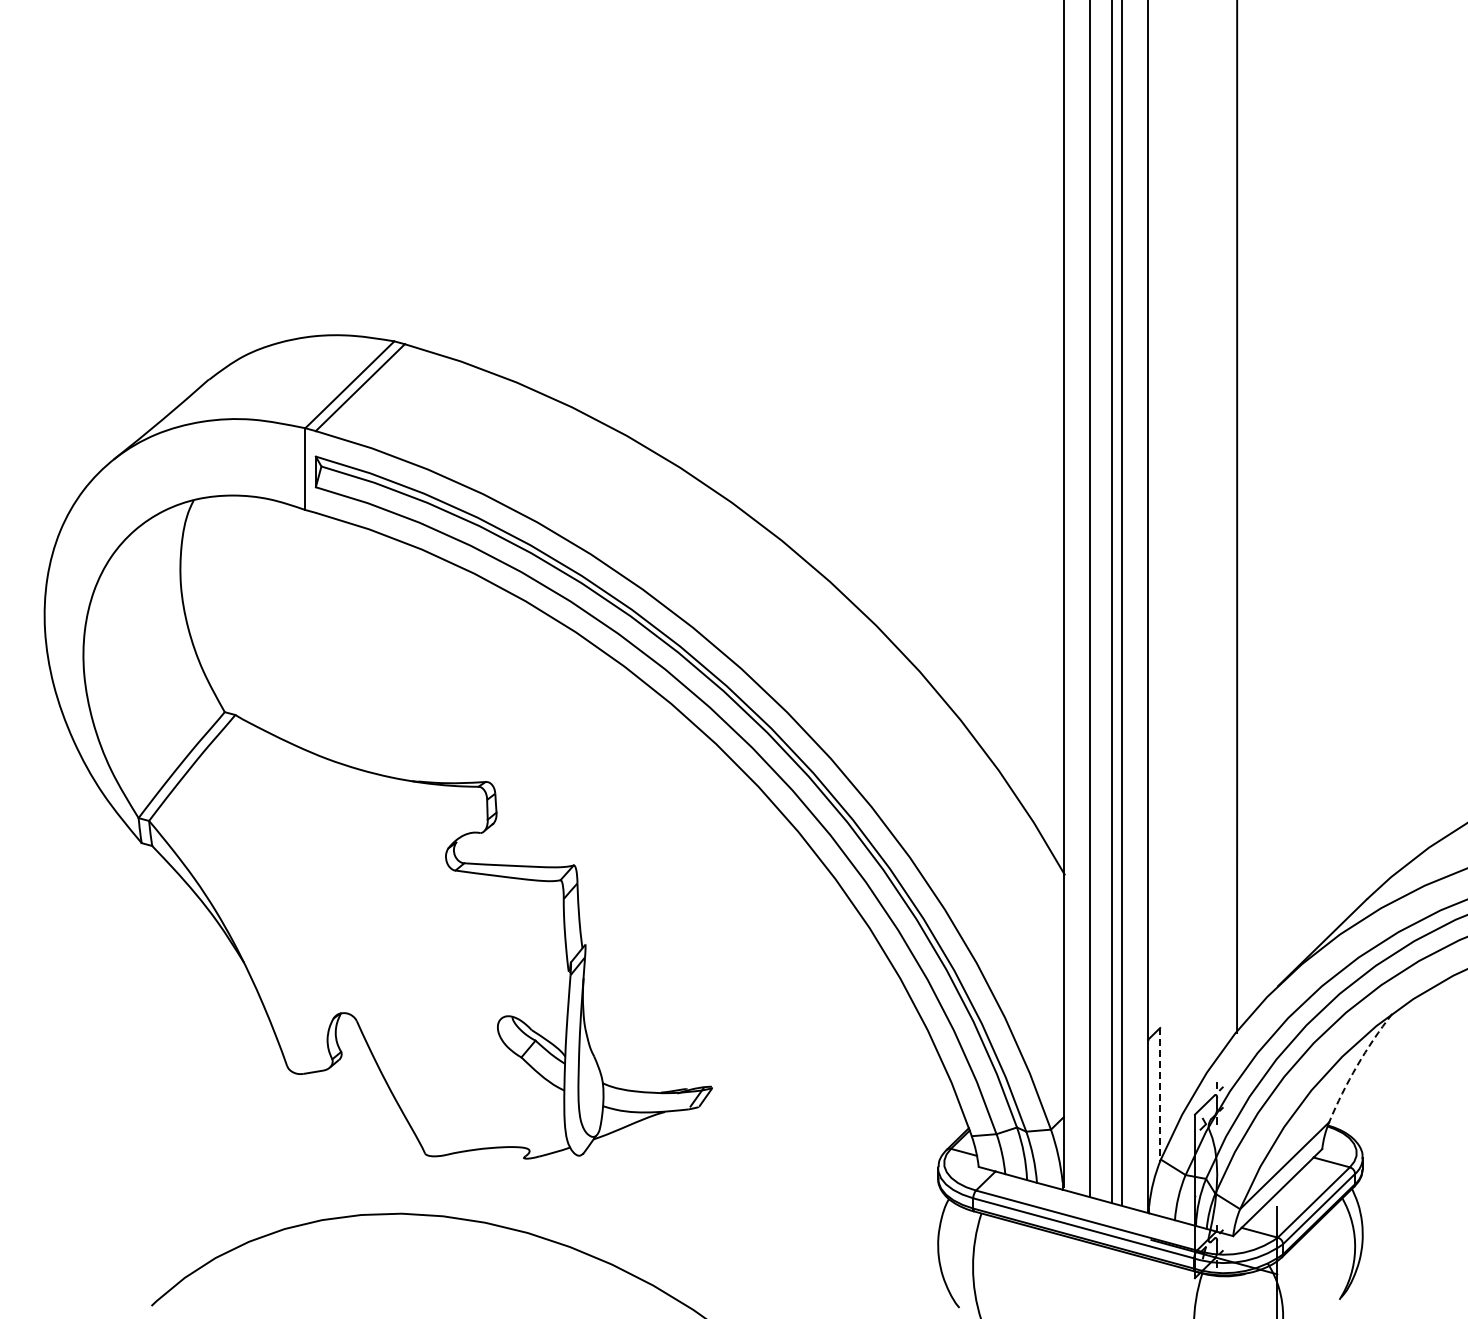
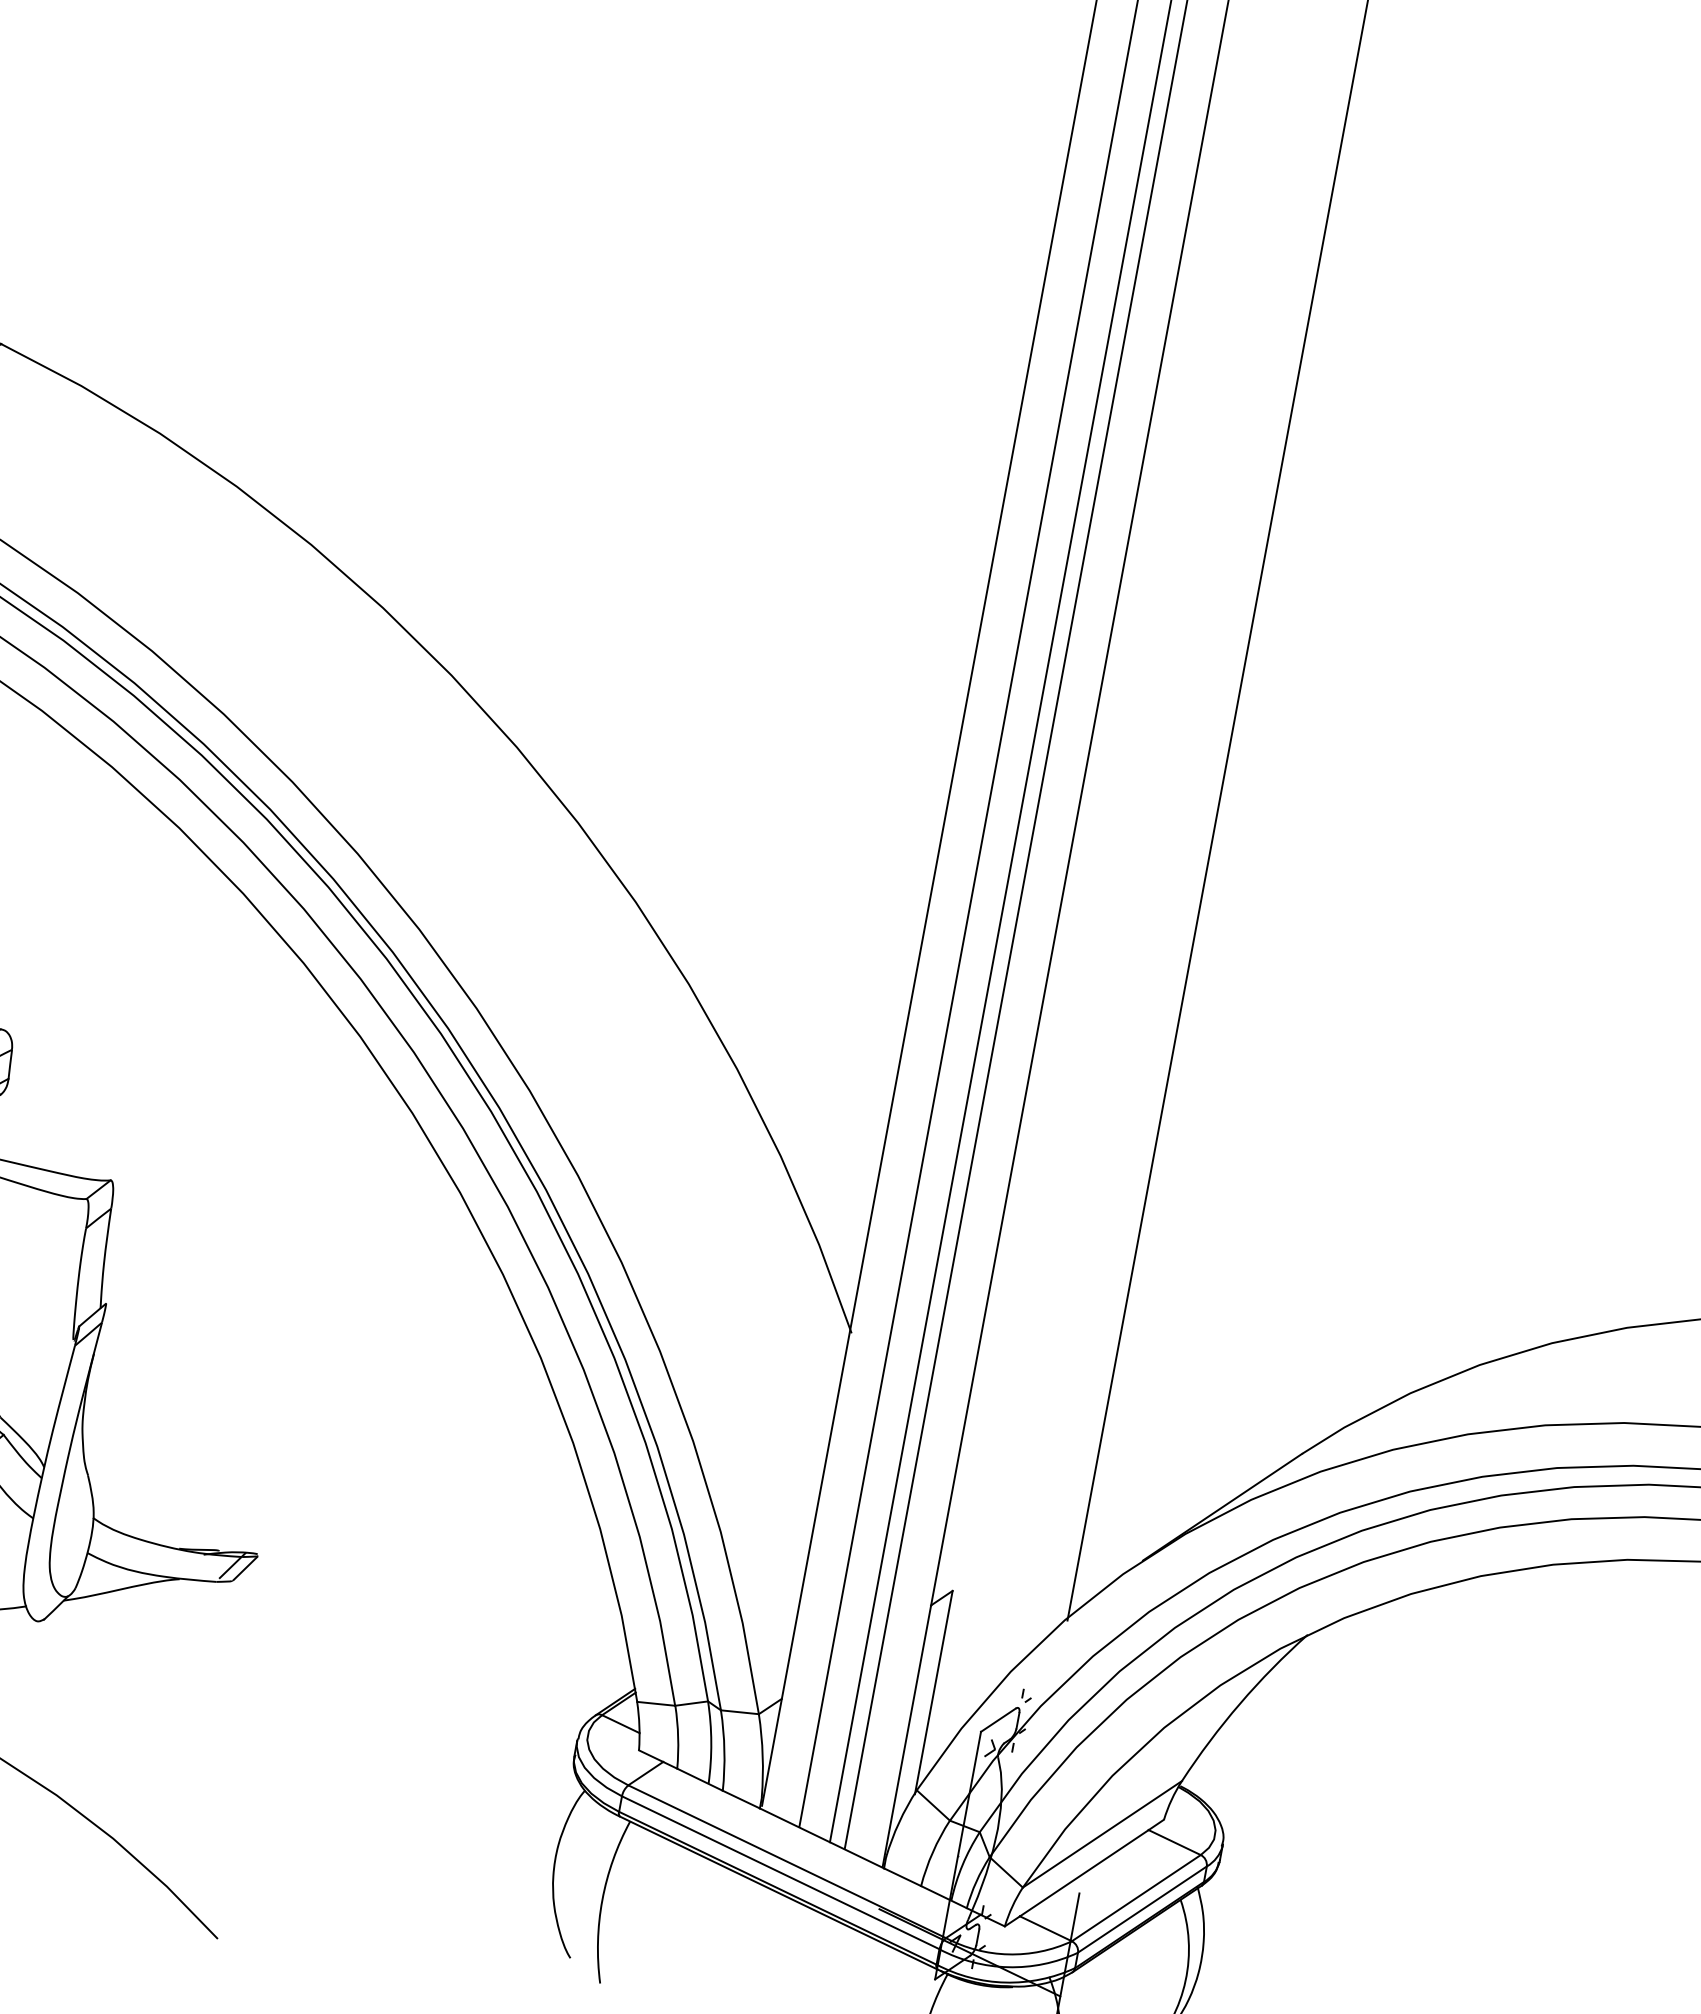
arc: (1357, 1066) -> (1240, 1704), dashed -> solid
line: (1160, 1095) -> (934, 1693), dashed -> solid

